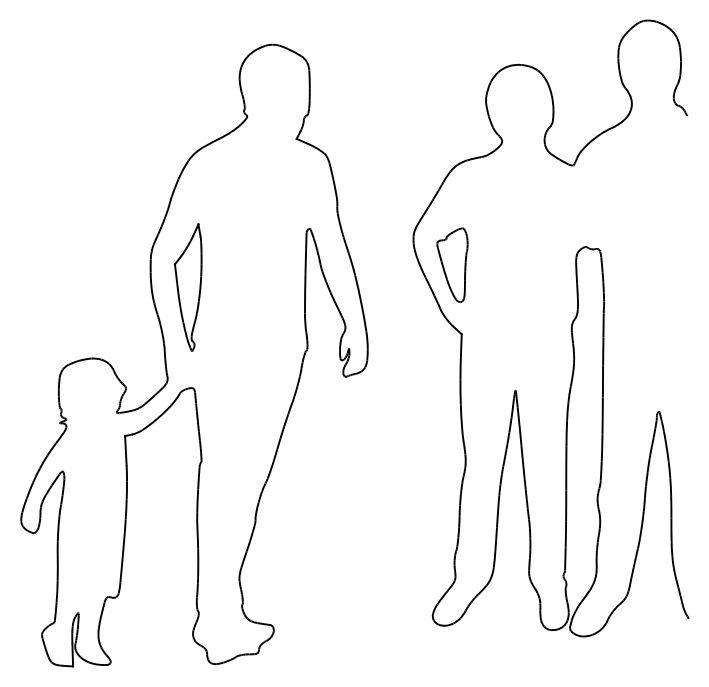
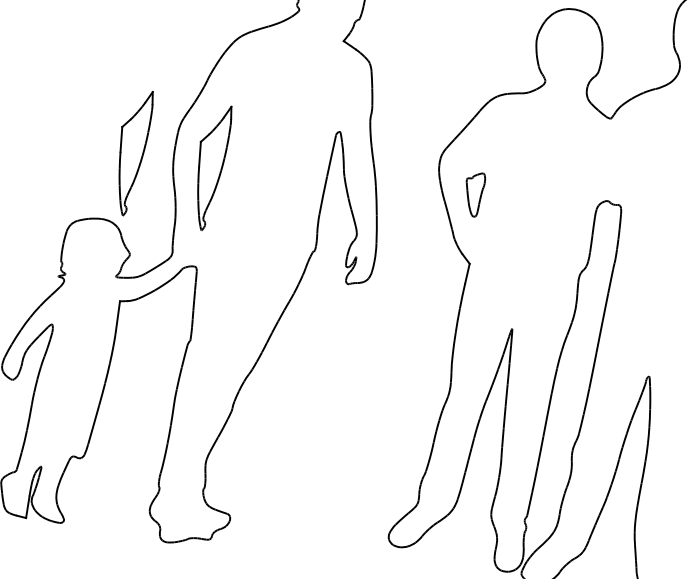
part: (452, 264) -> (473, 193), size x0.6
part: (107, 287) -> (130, 152), added

